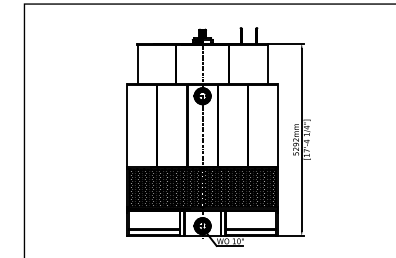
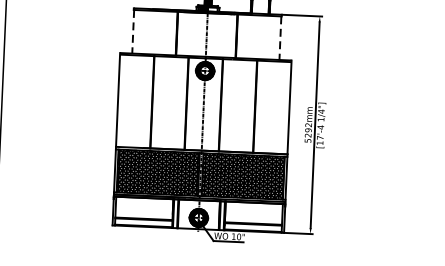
line: (137, 64) -> (133, 31), solid -> dashed
line: (267, 64) -> (280, 38), solid -> dashed

